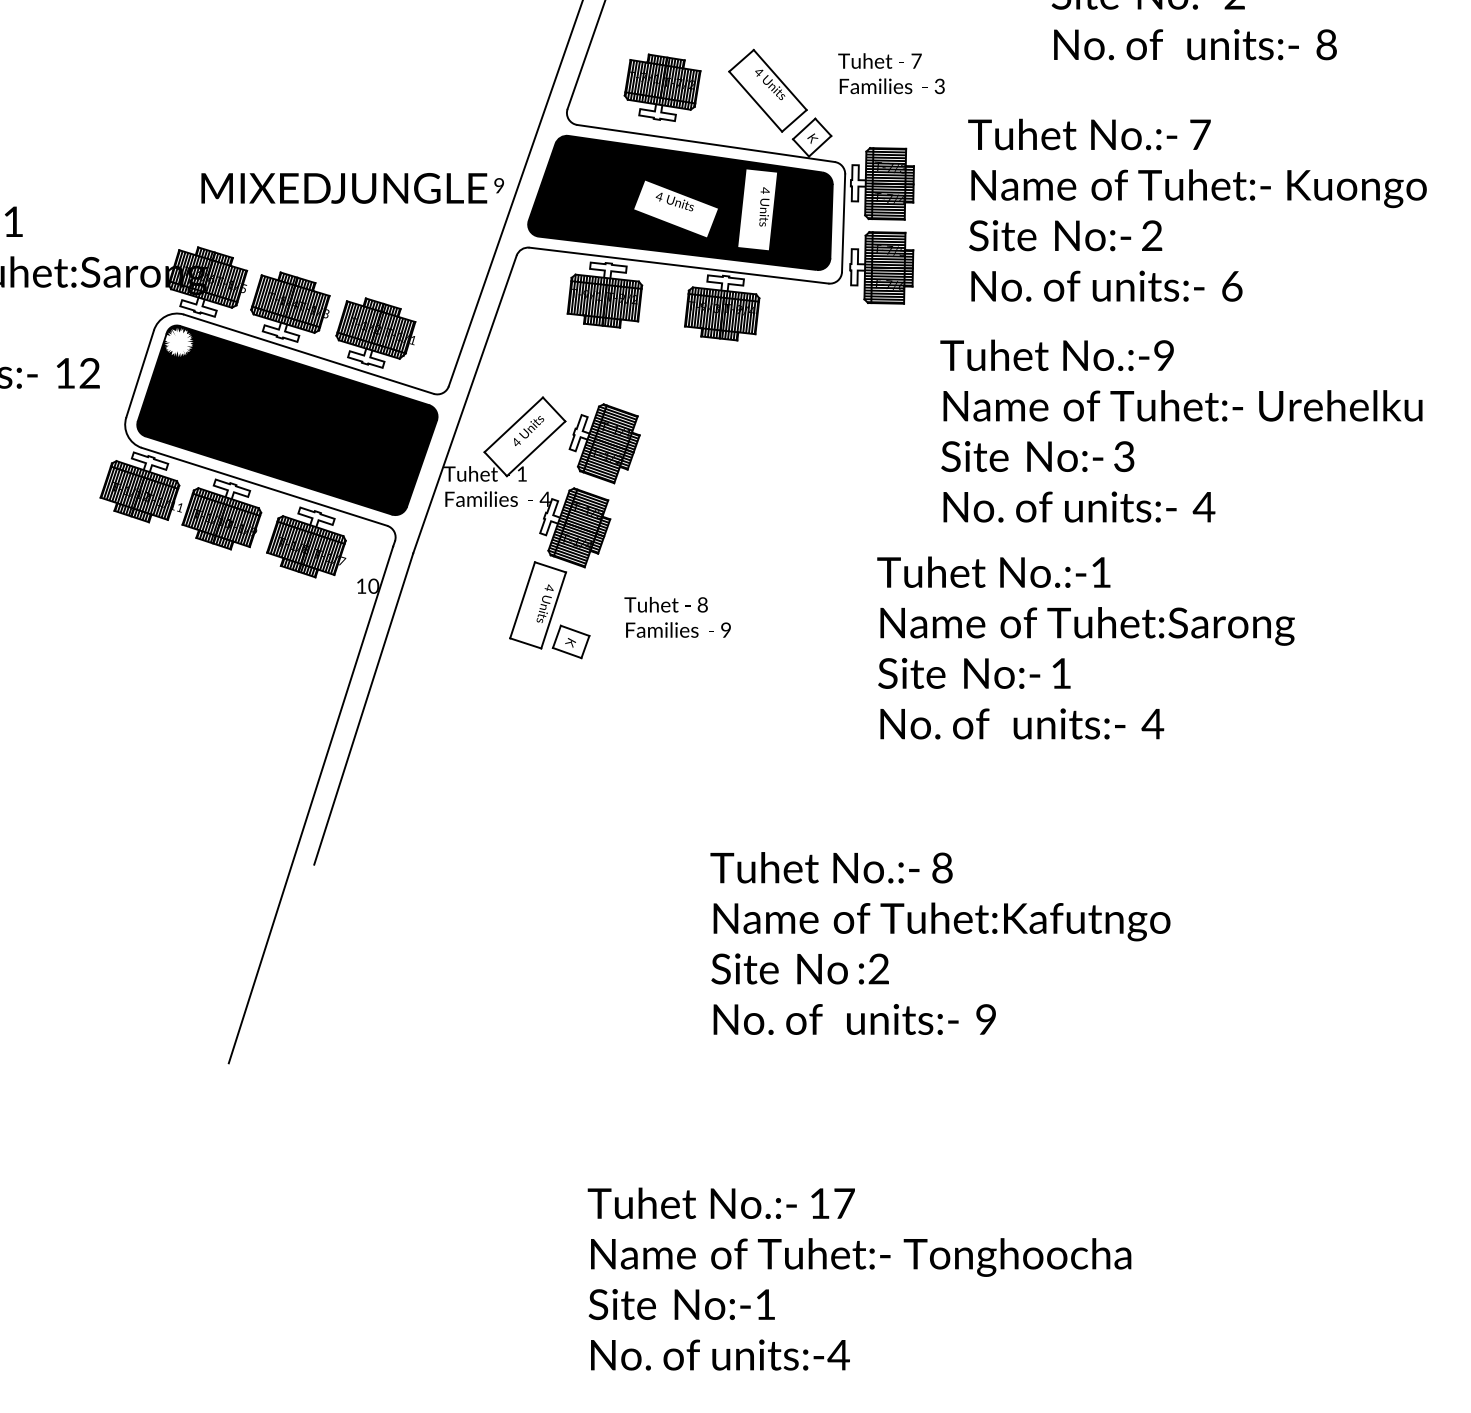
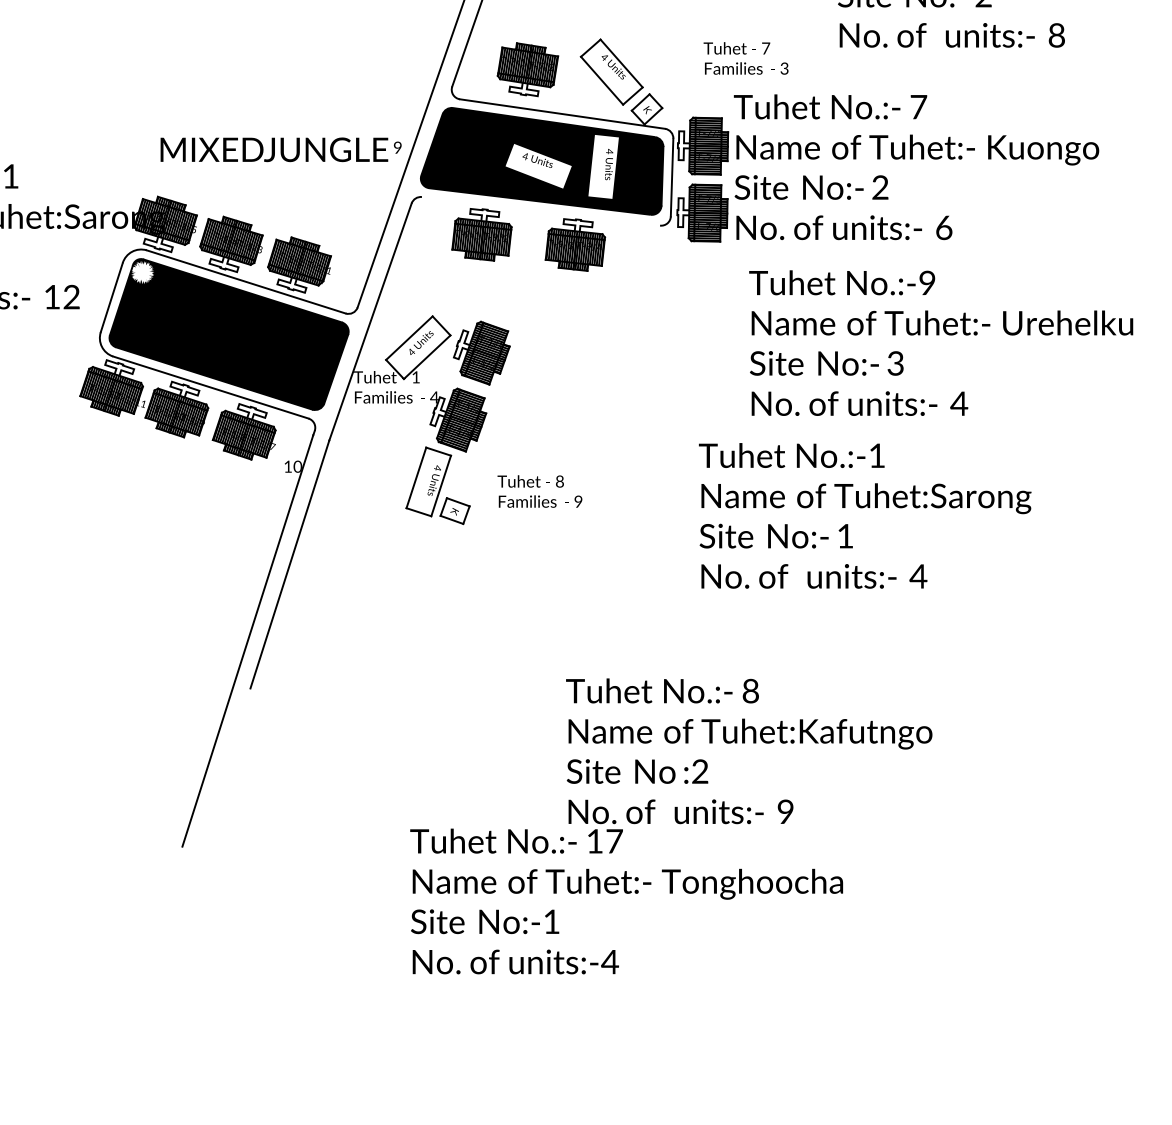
text: (891, 73) -> (746, 58), moved
text: (1197, 209) -> (916, 166), moved
line: (678, 265) -> (540, 211), removed
text: (859, 1278) -> (626, 901), moved

